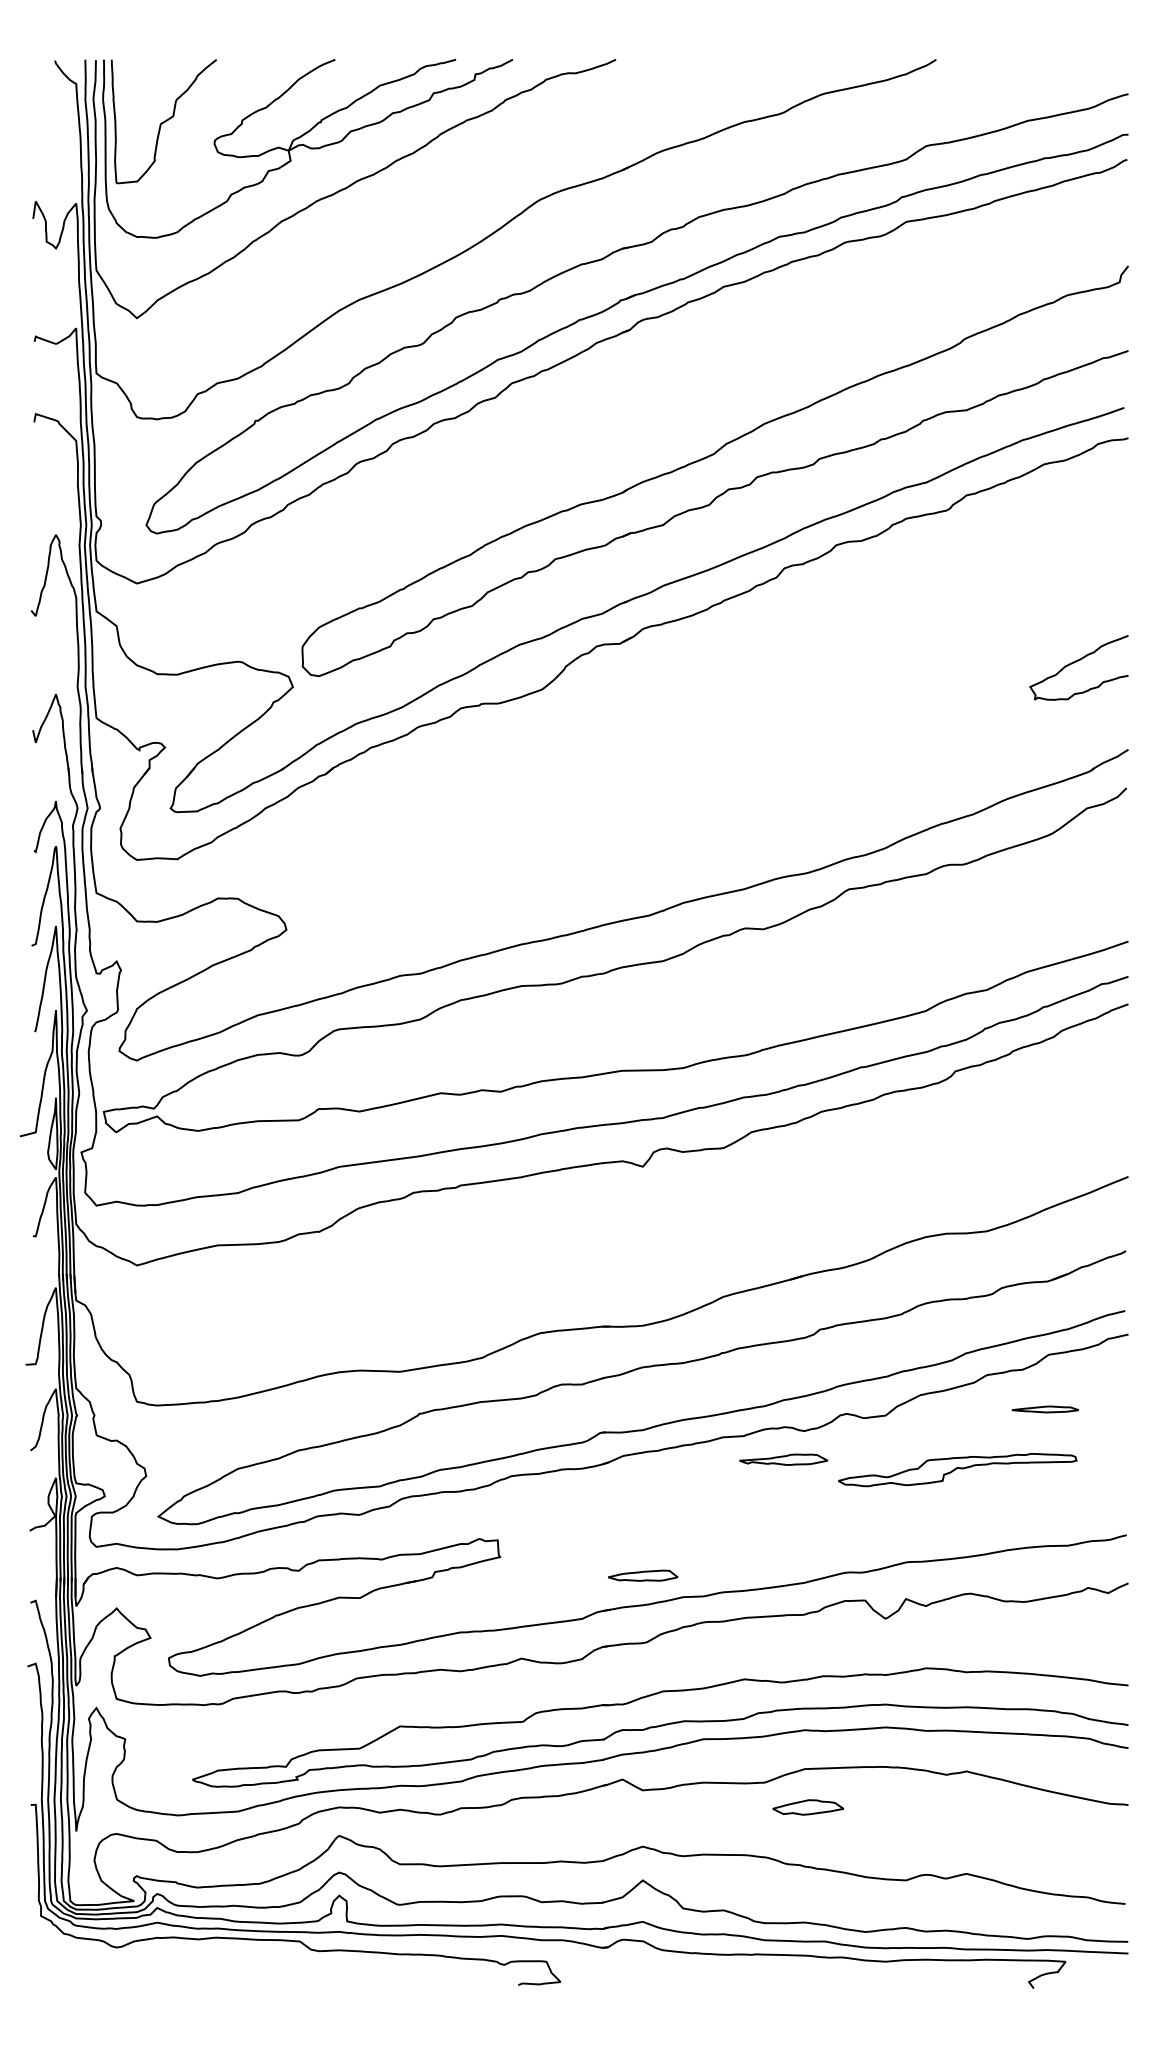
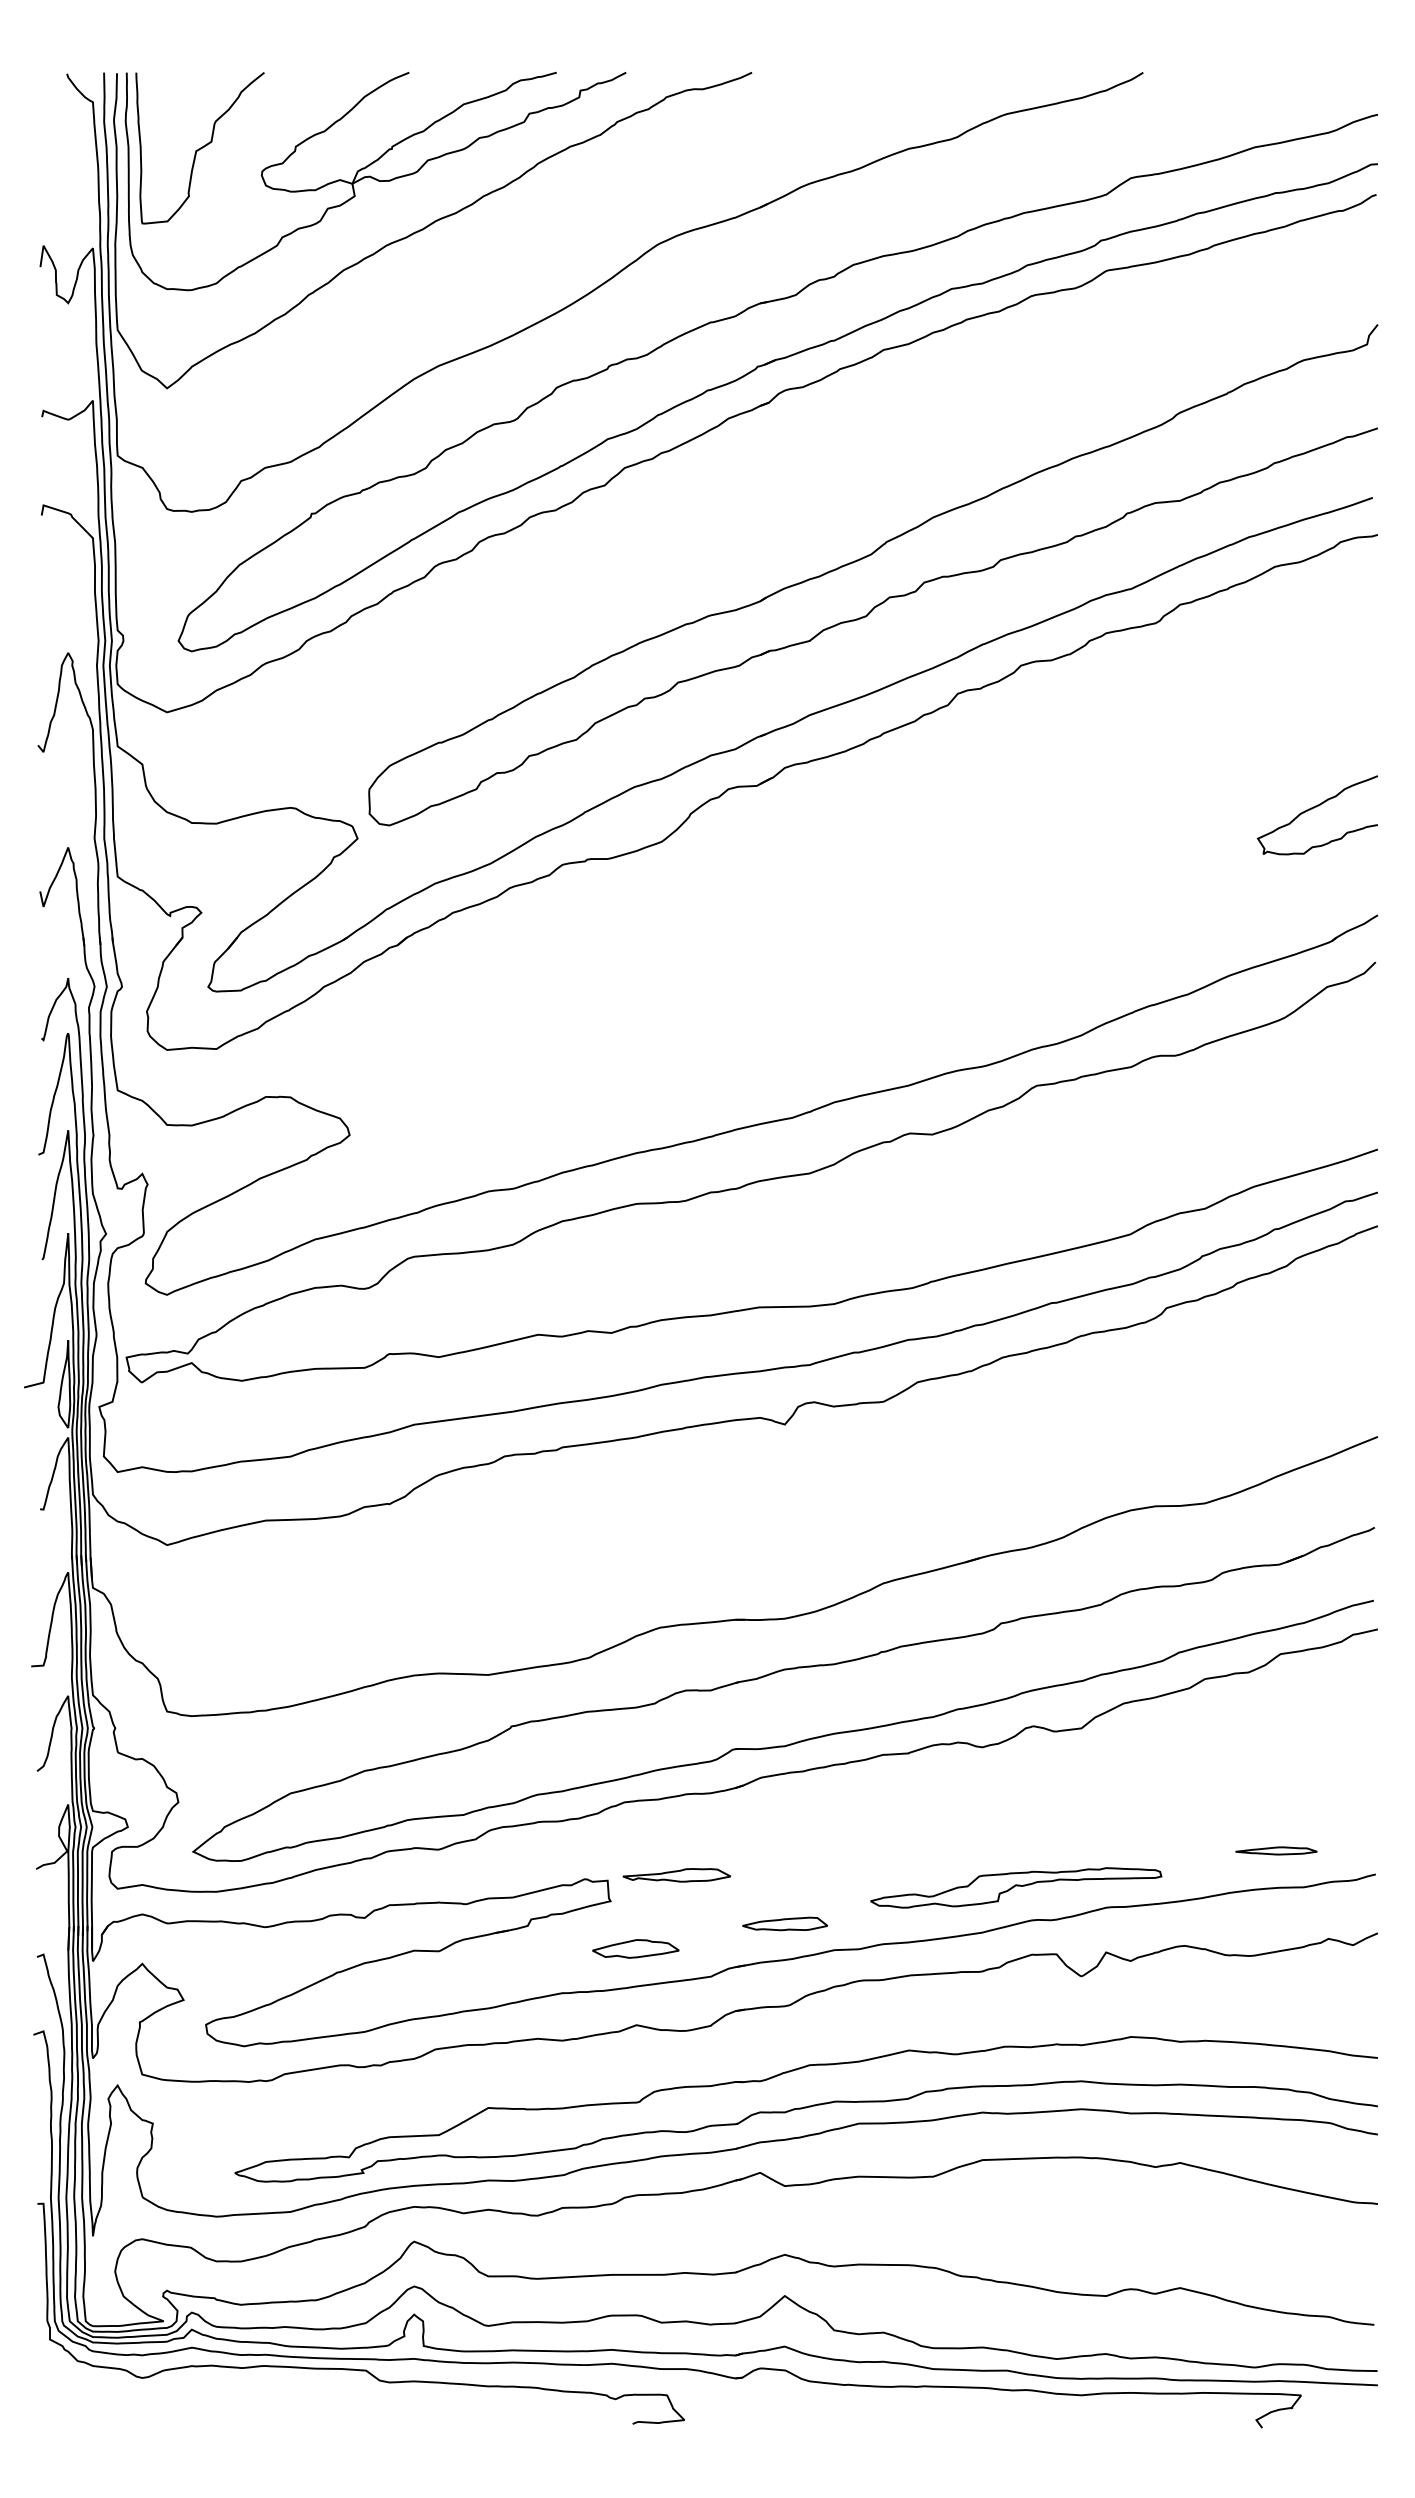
part: (1045, 1409) -> (1276, 1850), moved
part: (783, 1459) -> (676, 1875), moved
part: (957, 1469) -> (1016, 1887), moved
part: (807, 1807) -> (635, 1948), moved

